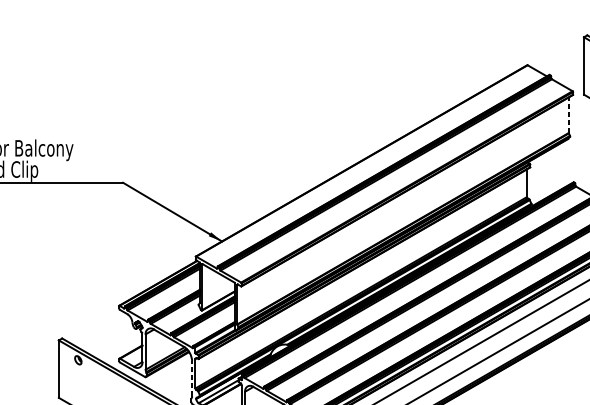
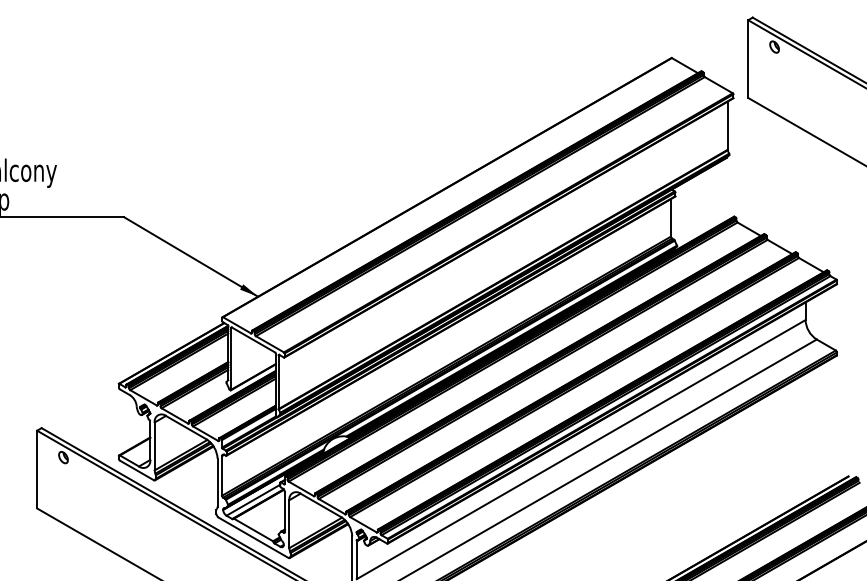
line: (568, 115) -> (727, 125), dashed -> solid
line: (192, 378) -> (217, 482), dashed -> solid

